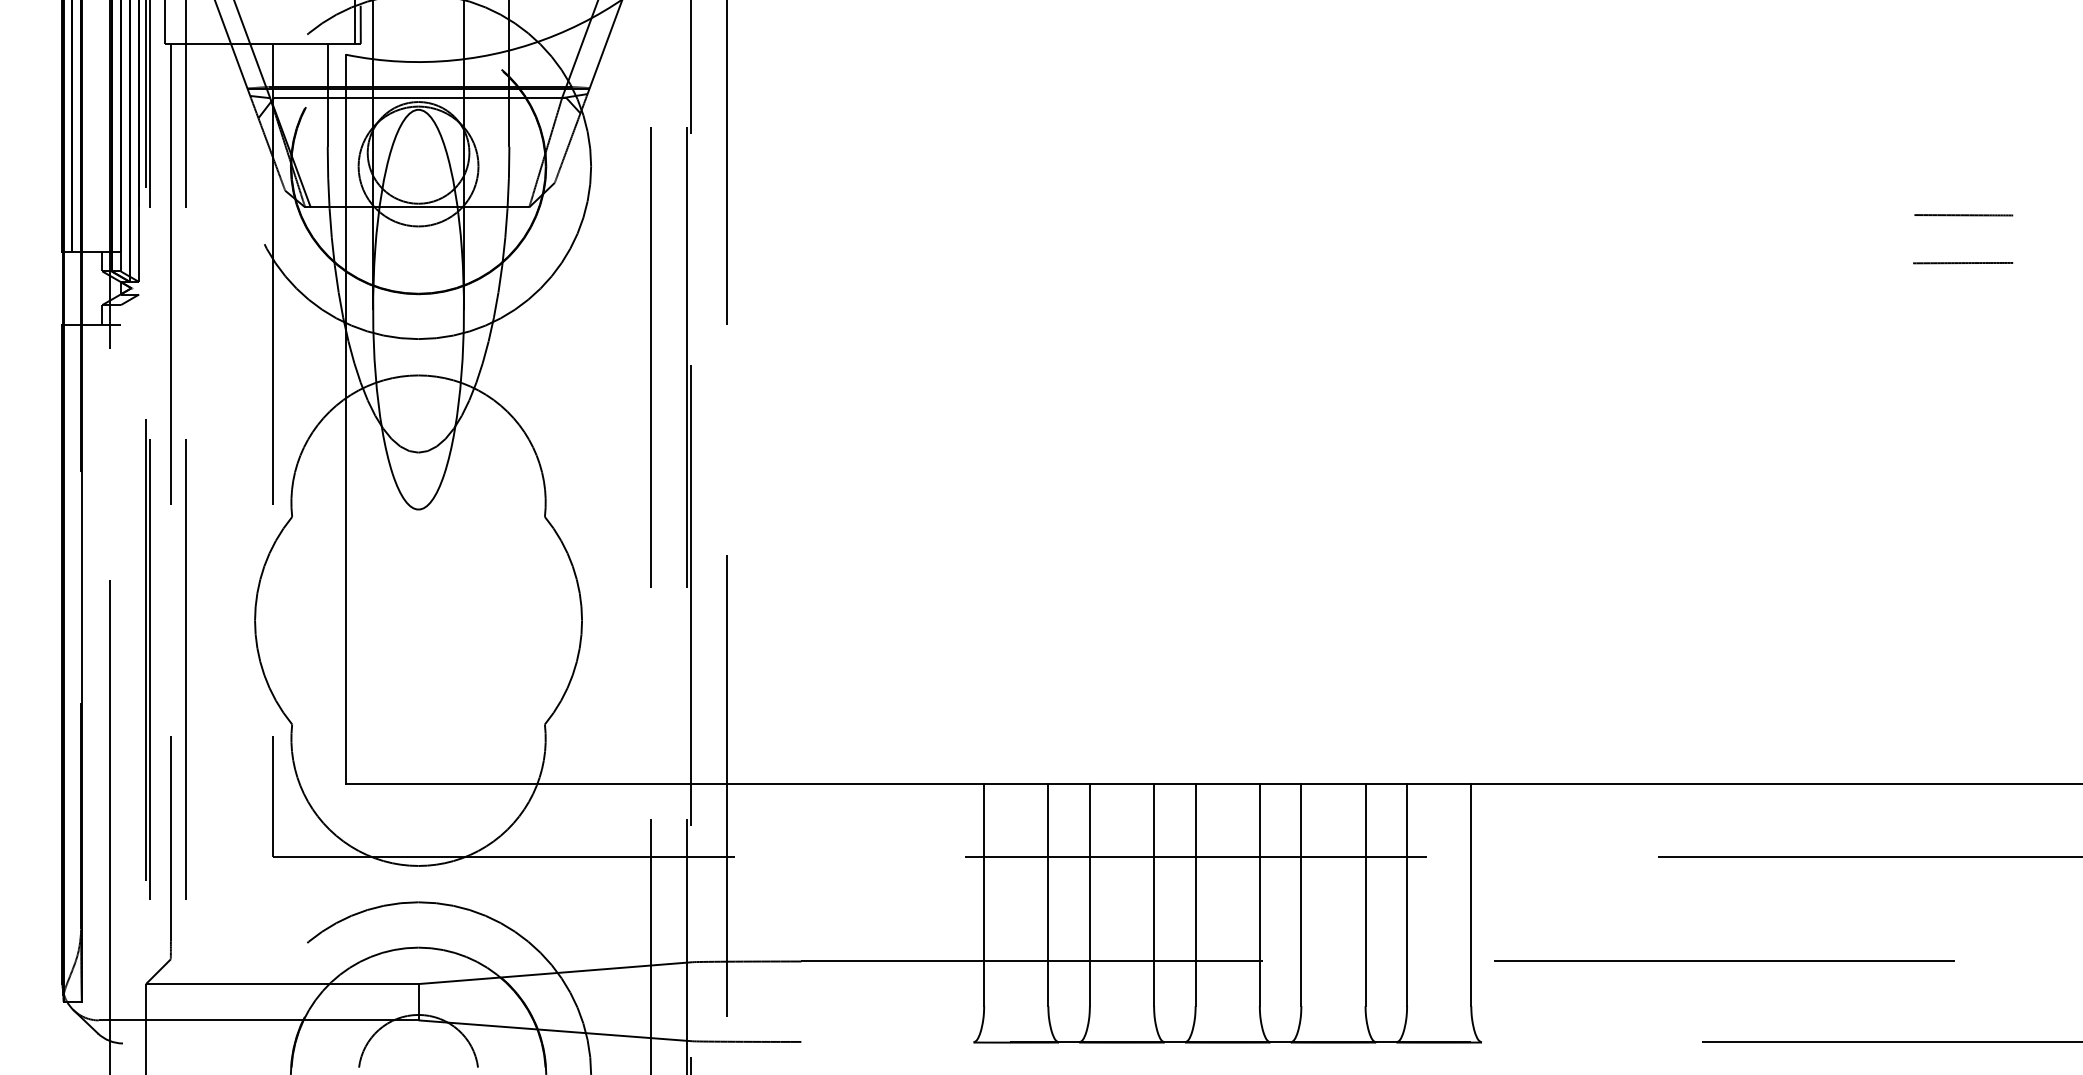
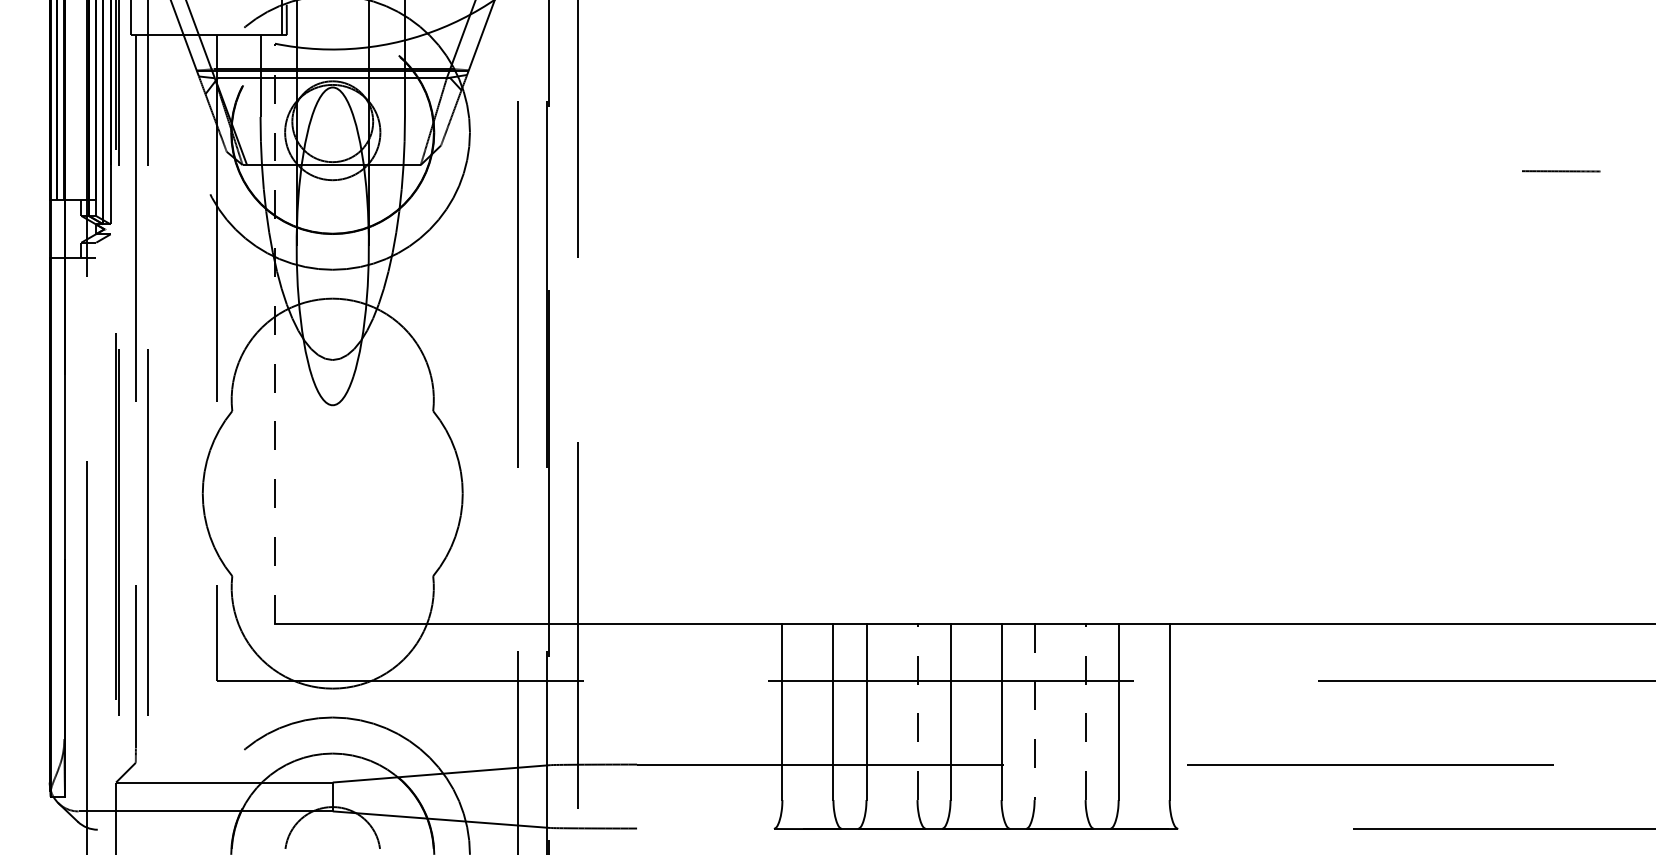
line: (1963, 263) -> (1560, 209), removed
line: (345, 419) -> (274, 333), solid -> dashed
line: (1154, 895) -> (917, 712), solid -> dashed
line: (1301, 895) -> (1034, 712), solid -> dashed
line: (1365, 895) -> (1085, 712), solid -> dashed

